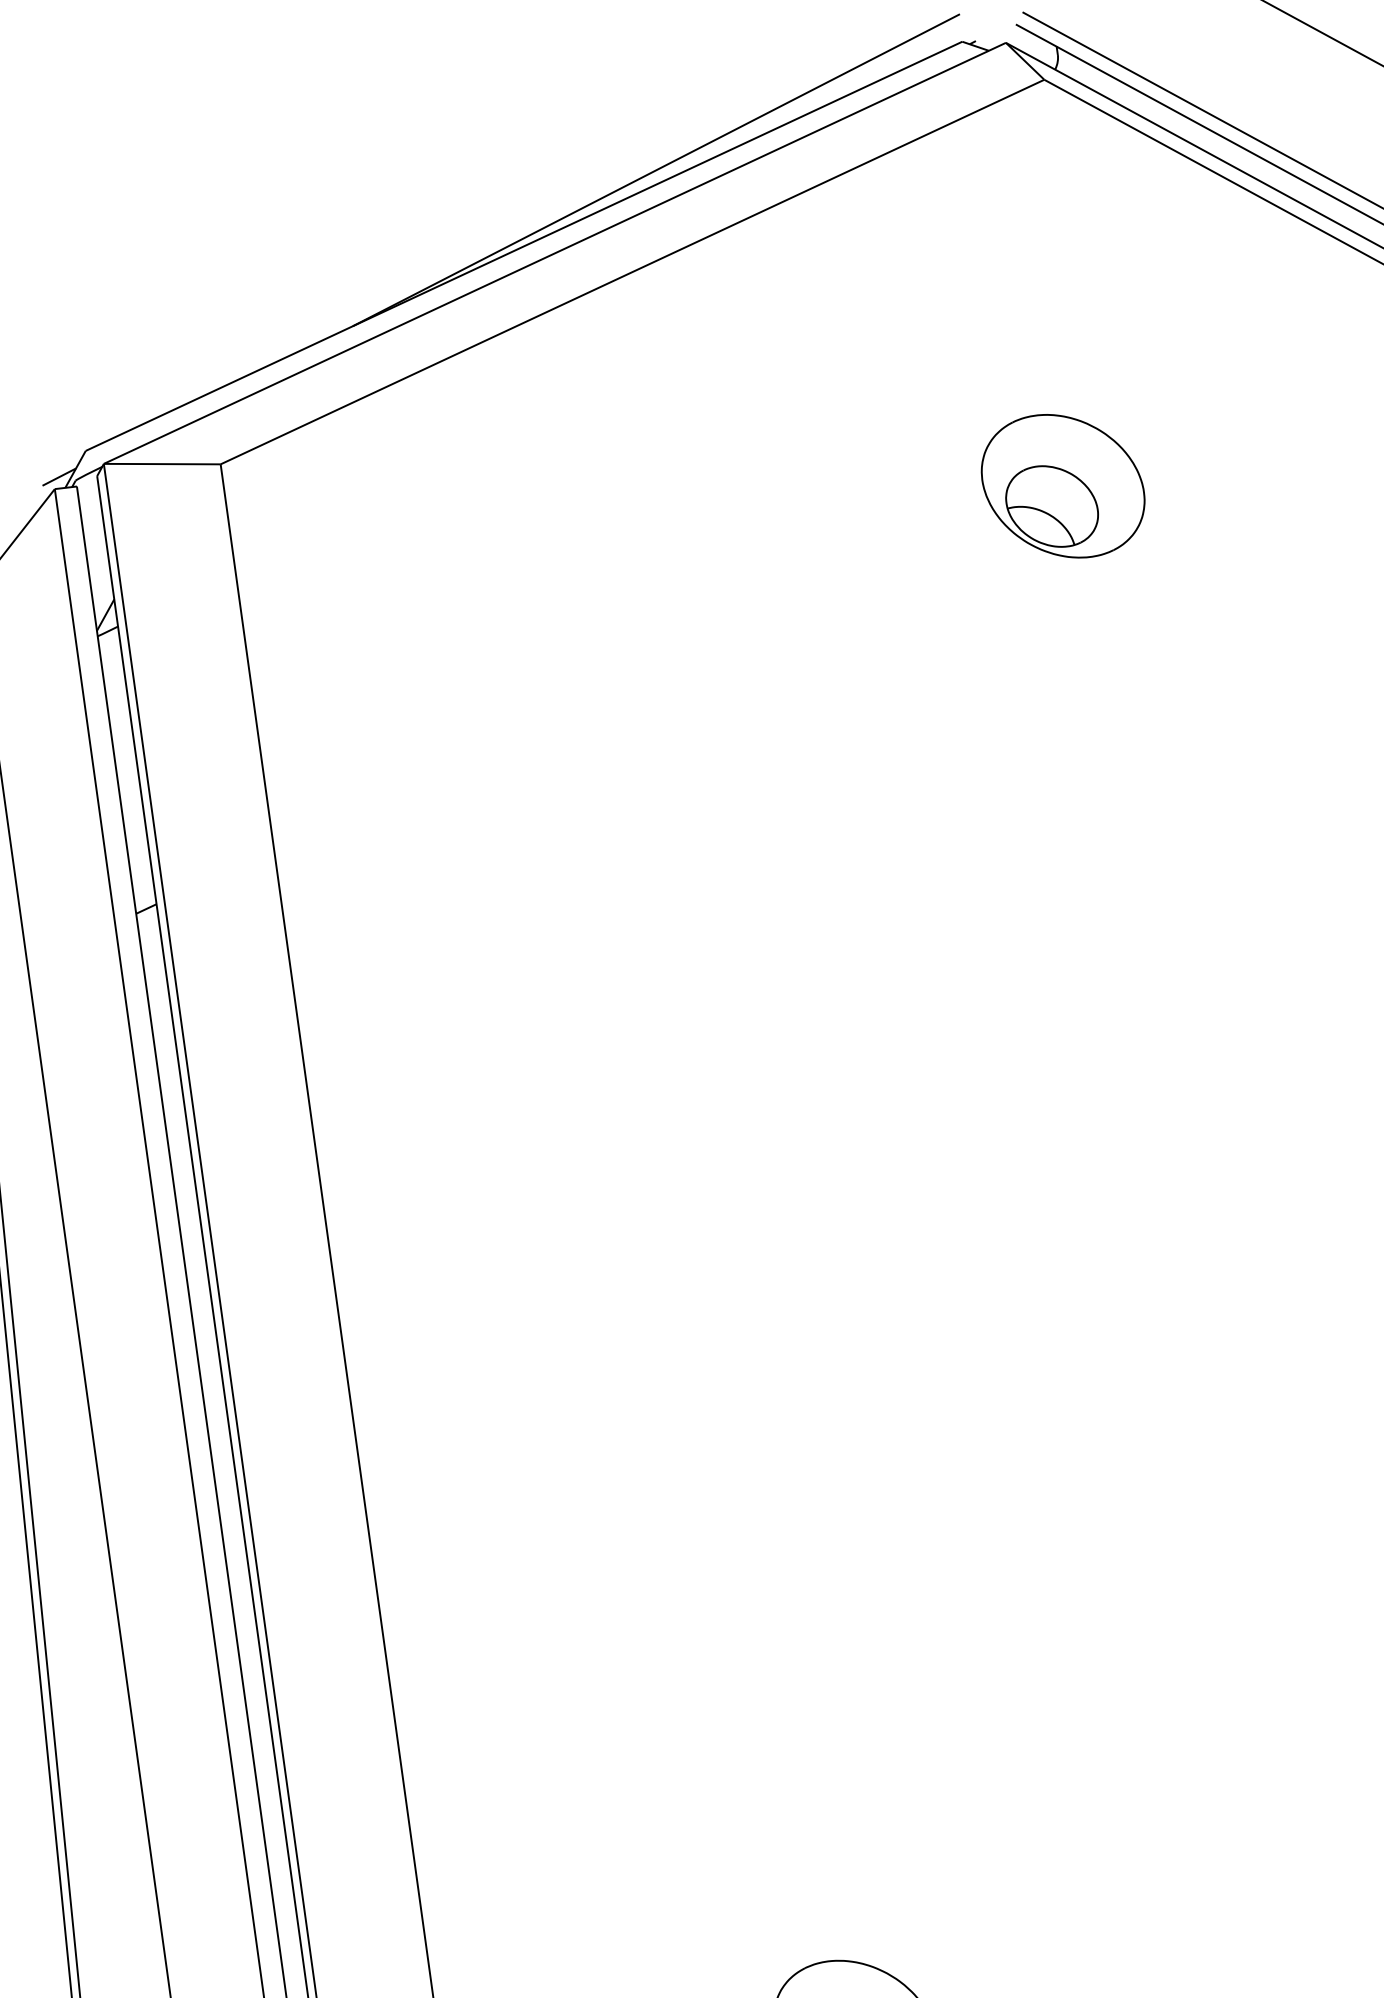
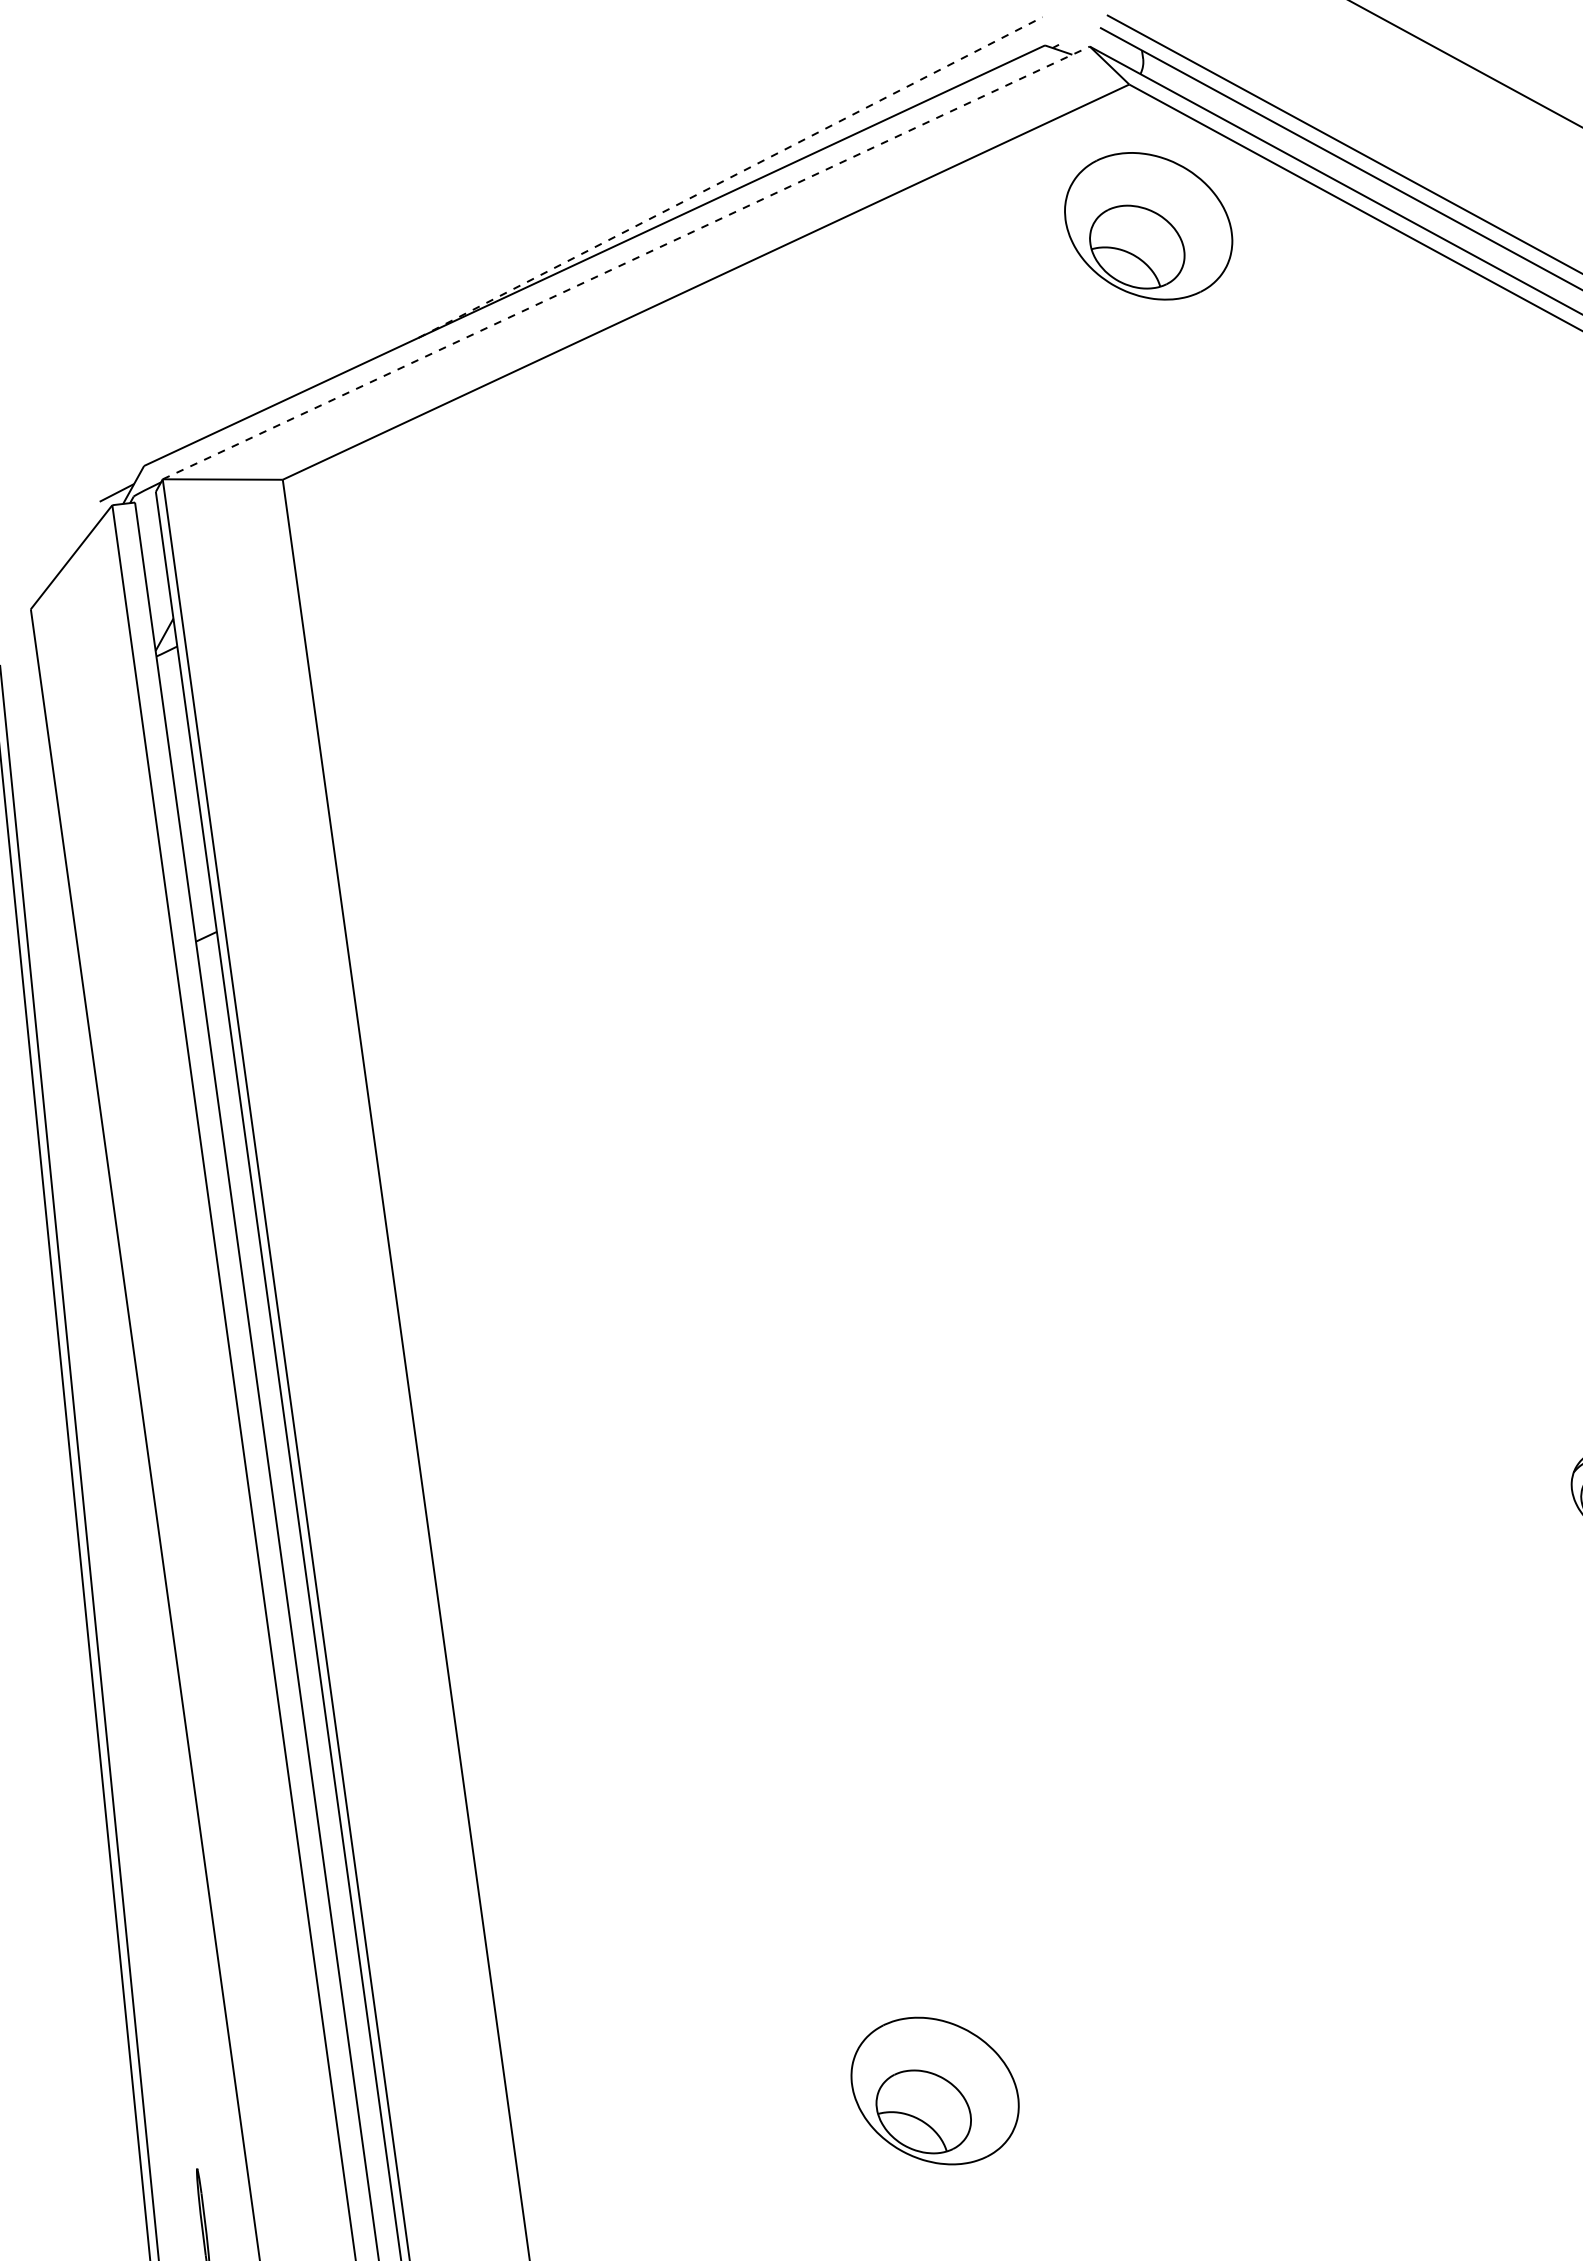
line: (656, 170) -> (730, 177), solid -> dashed
line: (555, 252) -> (626, 262), solid -> dashed
part: (1063, 486) -> (1148, 226), moved

